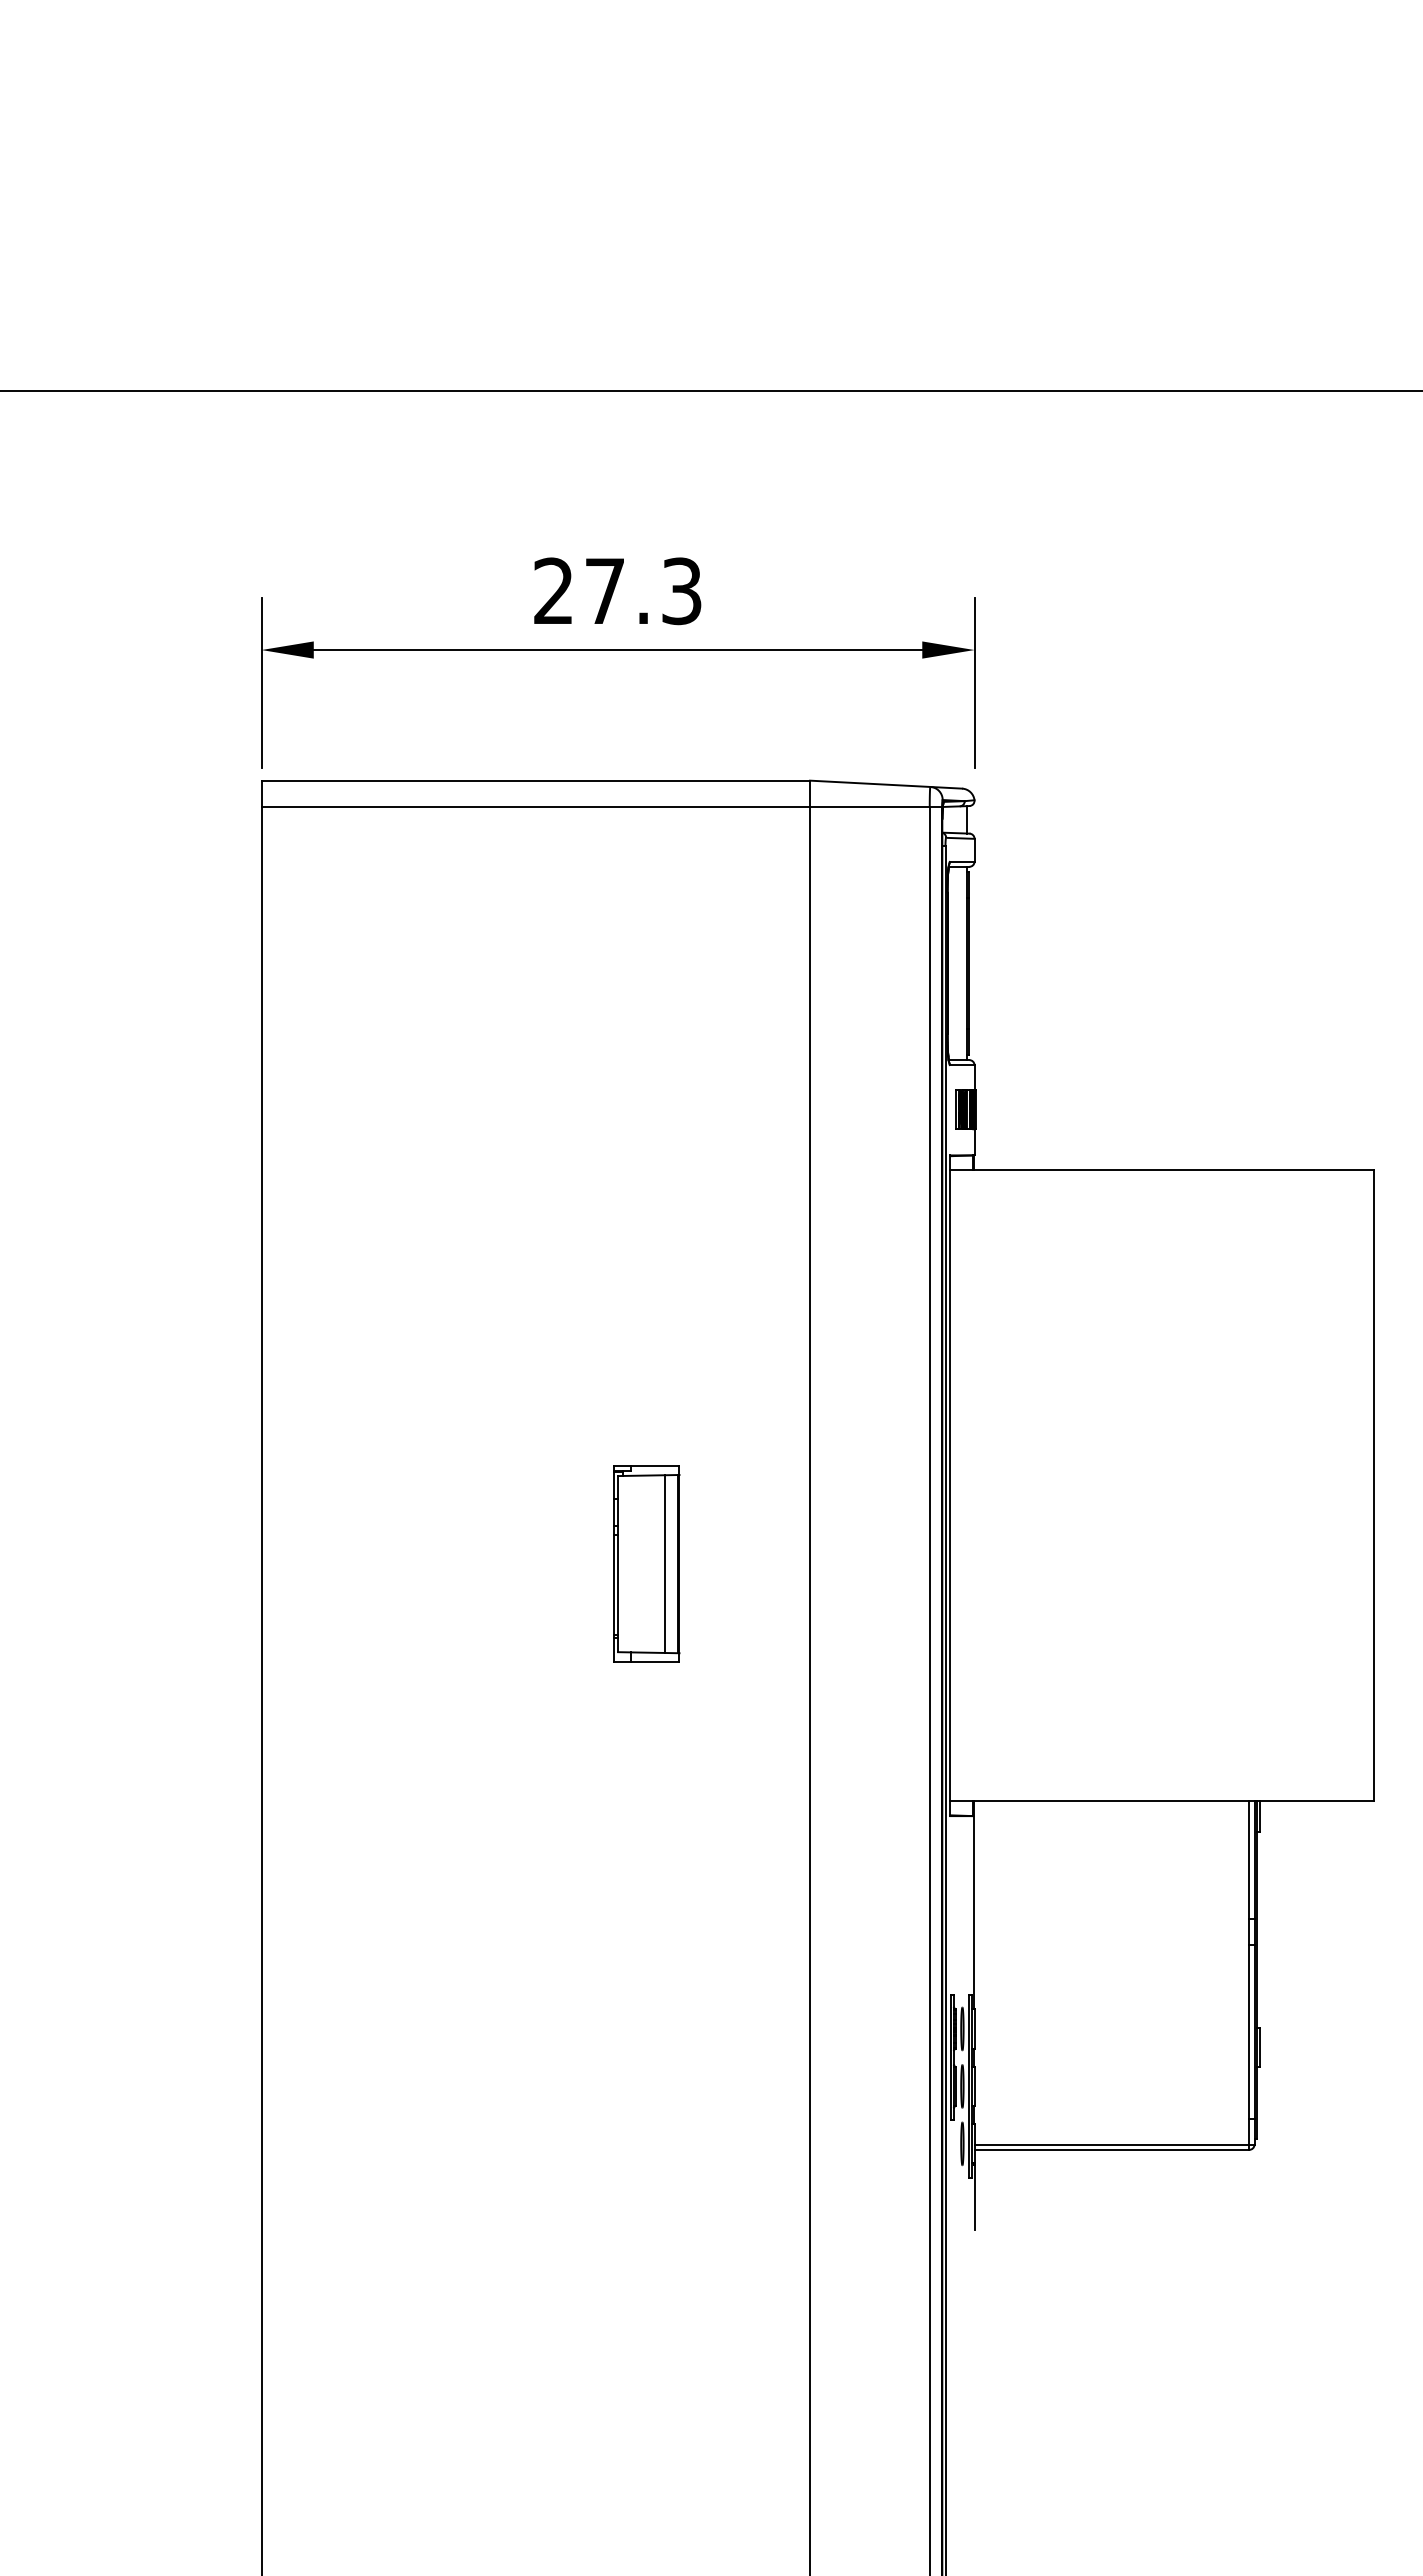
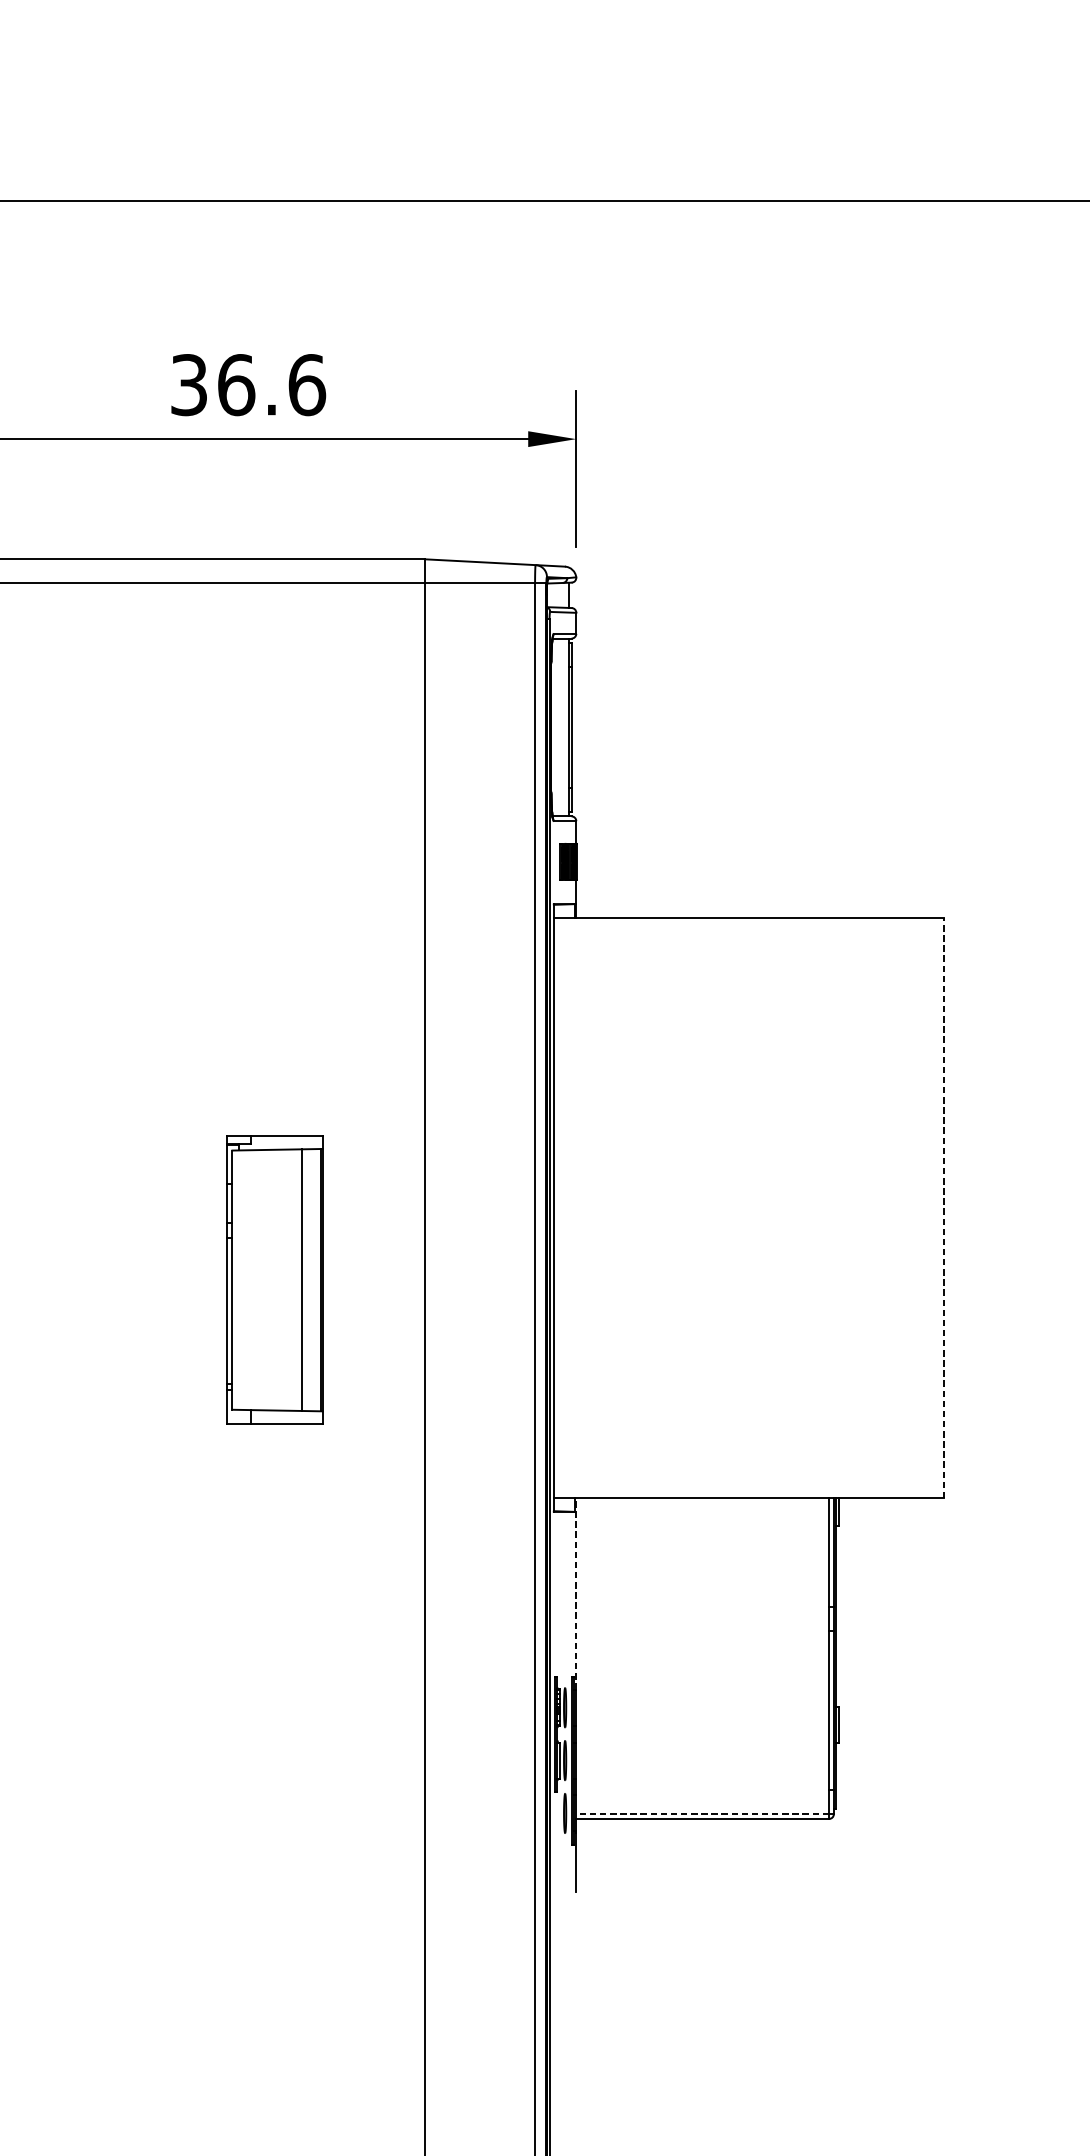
text: (618, 591) -> (248, 385), 27.3 -> 36.6
line: (1374, 1485) -> (944, 1207), solid -> dashed
part: (646, 1563) -> (274, 1279), size x1.6
line: (974, 1904) -> (576, 1593), solid -> dashed
line: (1111, 2144) -> (702, 1814), solid -> dashed

